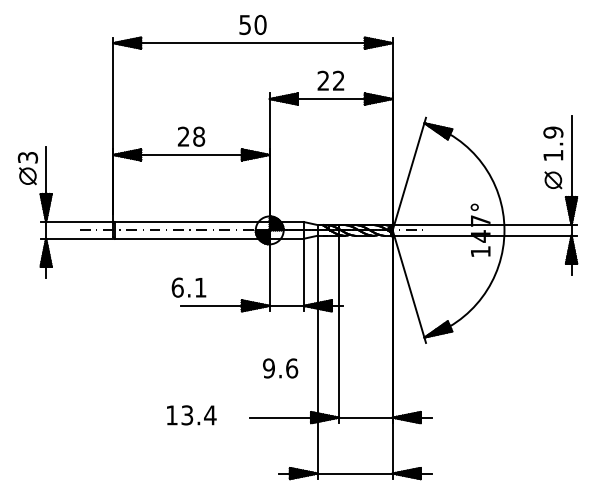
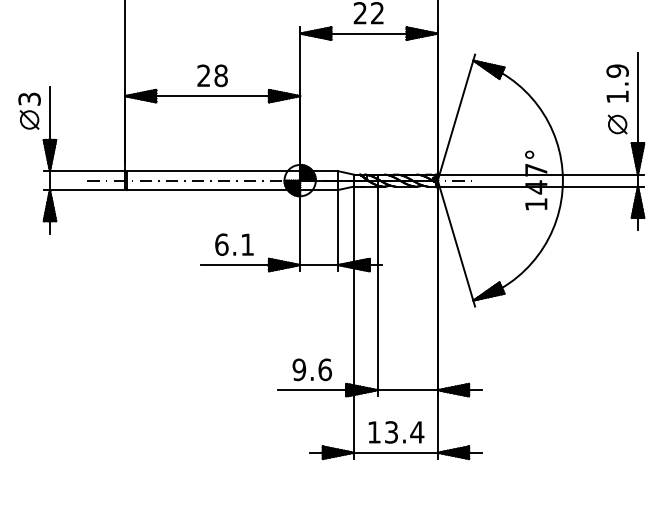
text: (188, 287) -> (233, 244), moved
text: (280, 368) -> (312, 369), moved
text: (191, 415) -> (396, 432), moved

